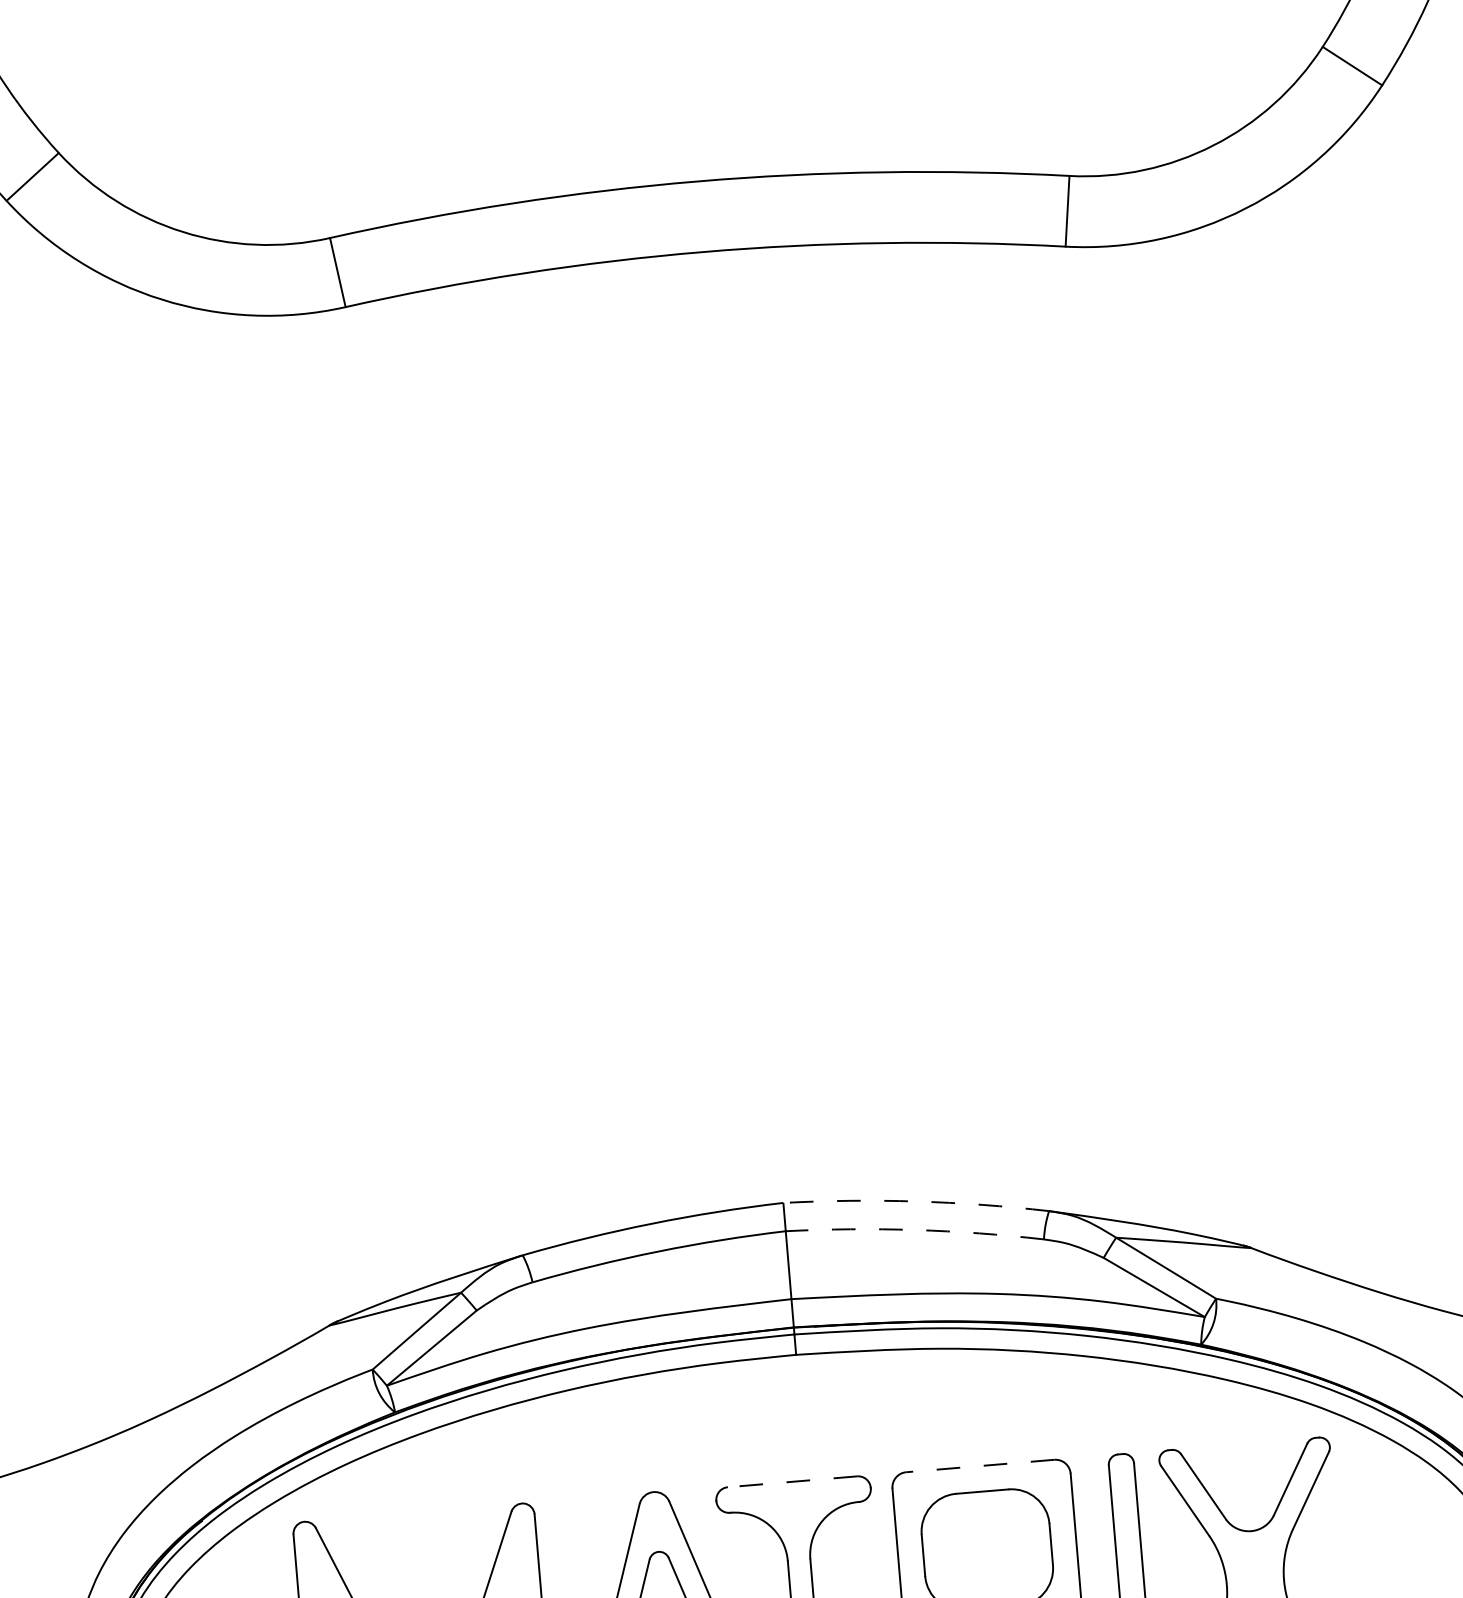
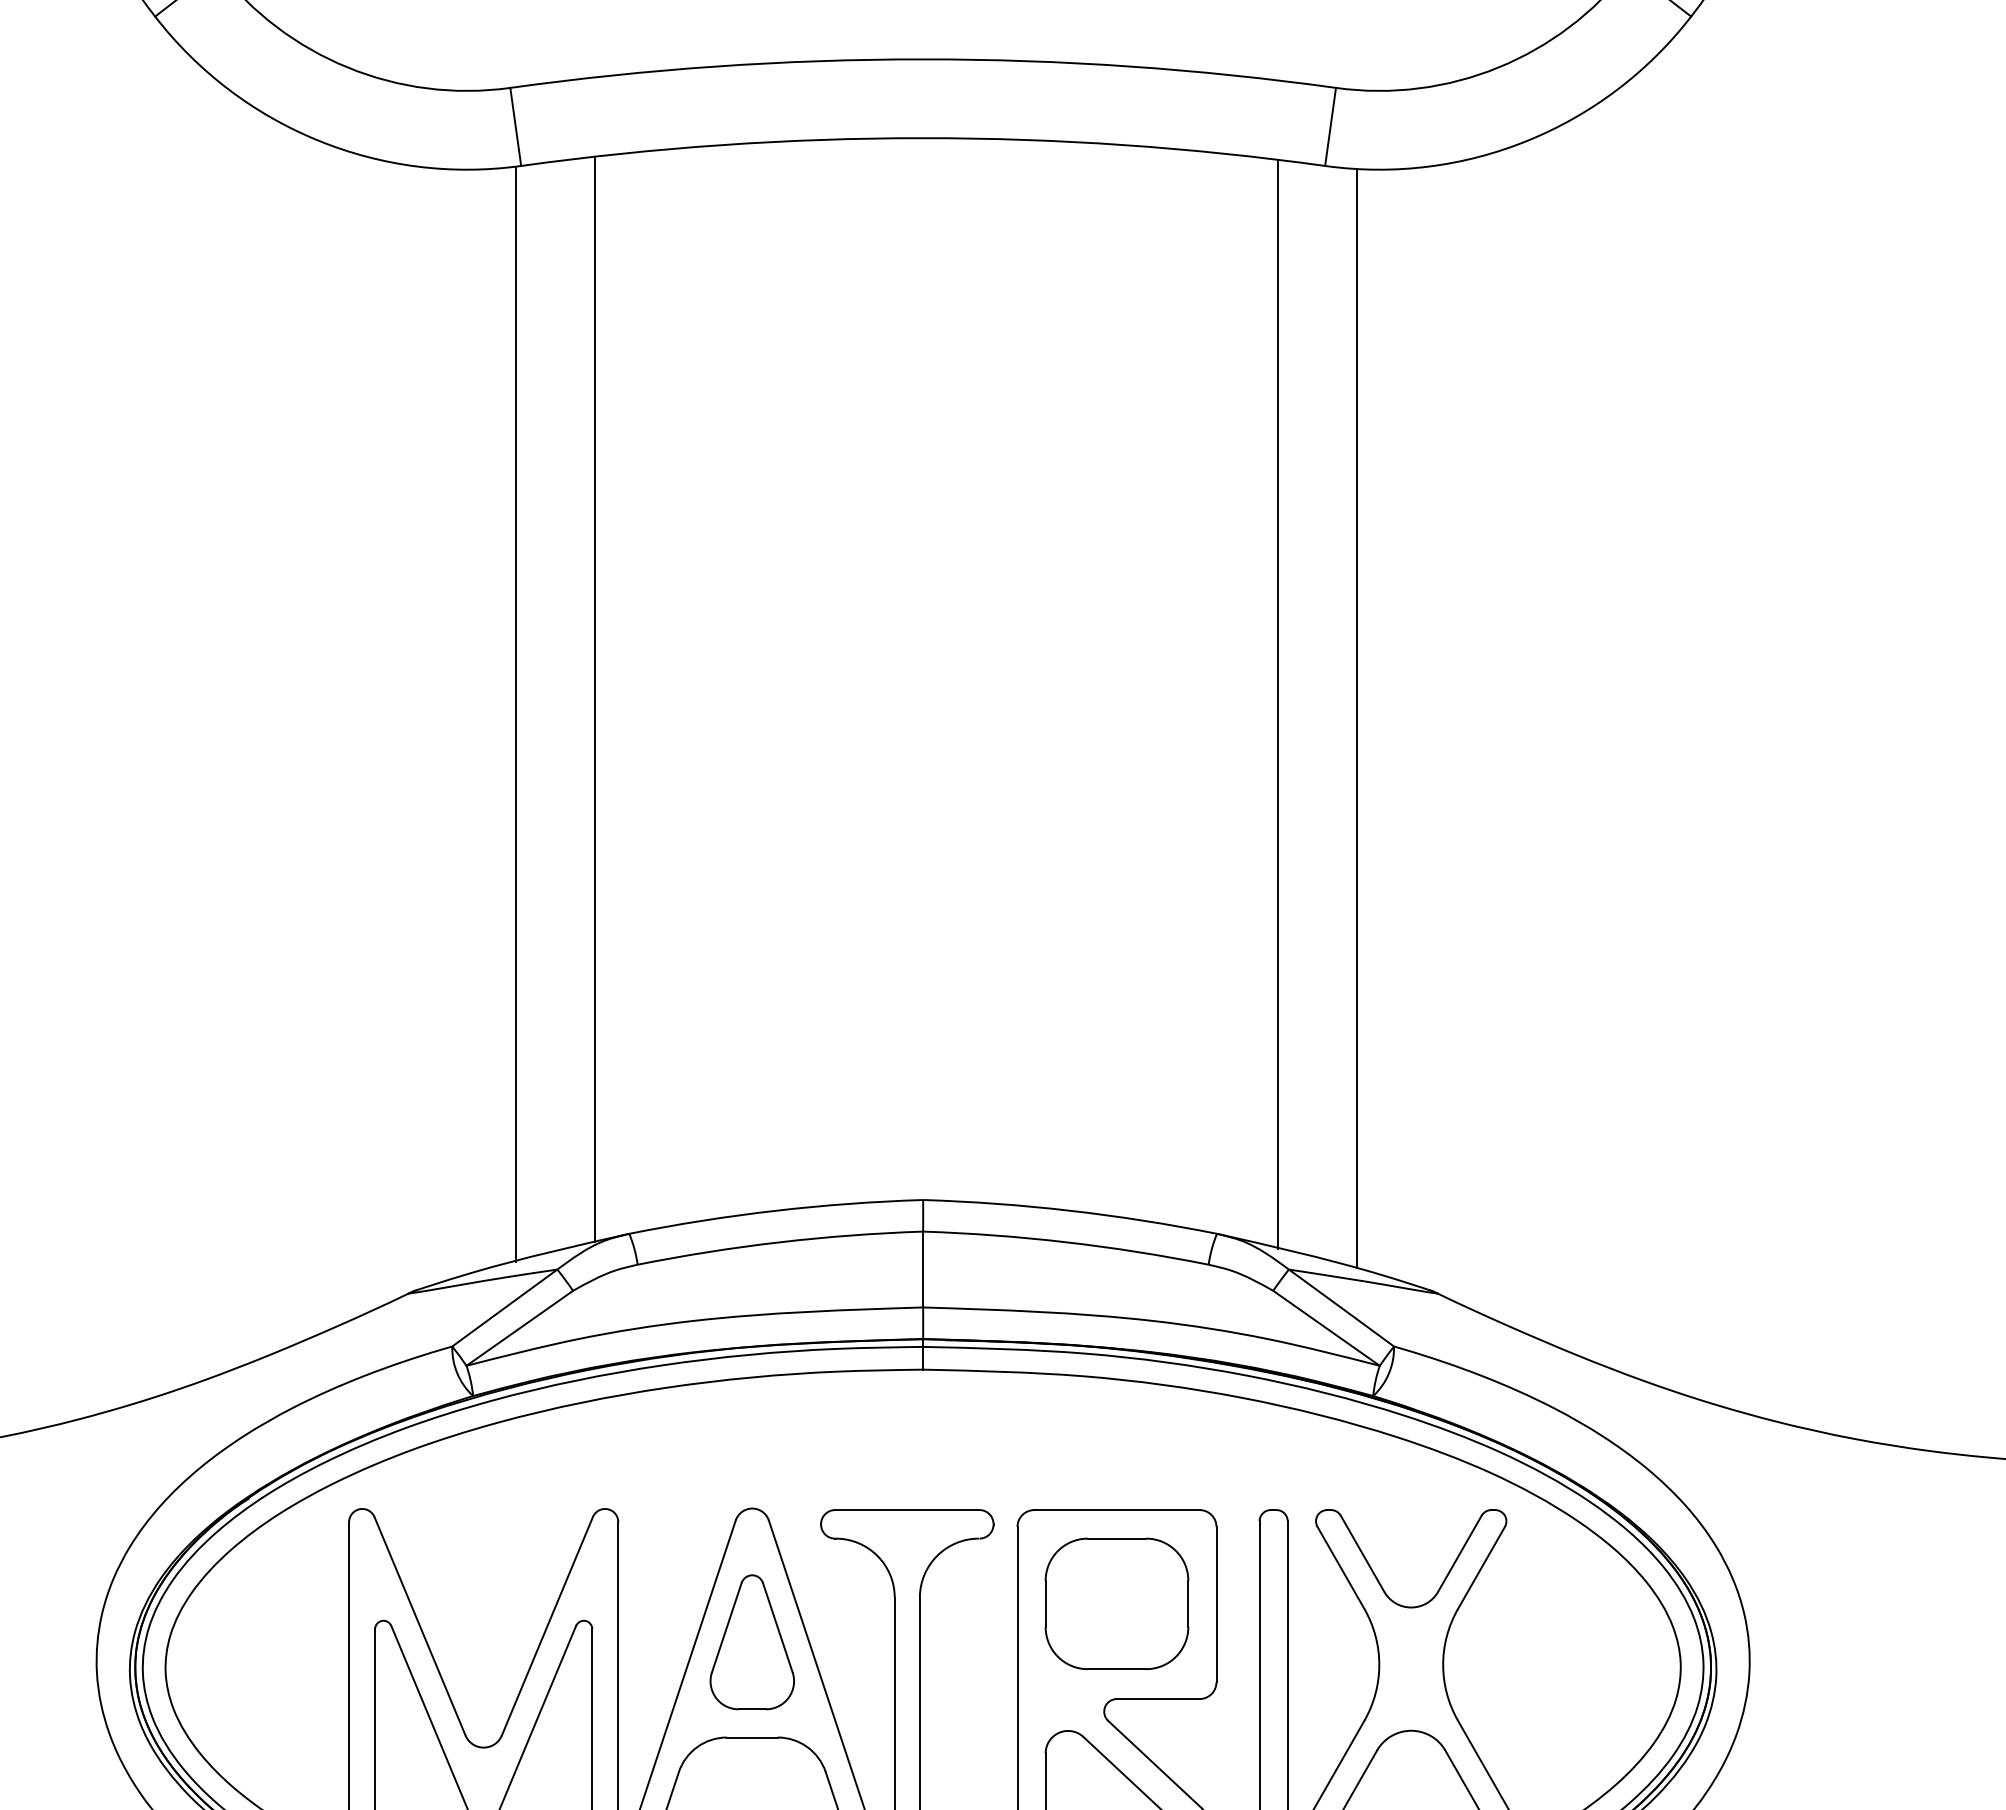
line: (1063, 731) -> (1277, 703), added
line: (1135, 739) -> (1356, 718), added
line: (451, 779) -> (594, 699), added
line: (382, 797) -> (516, 713), added
arc: (916, 1201) -> (1070, 1210), dashed -> solid
arc: (914, 1230) -> (1066, 1242), dashed -> solid
line: (980, 1466) -> (1117, 1510), dashed -> solid
line: (791, 1482) -> (906, 1510), dashed -> solid

